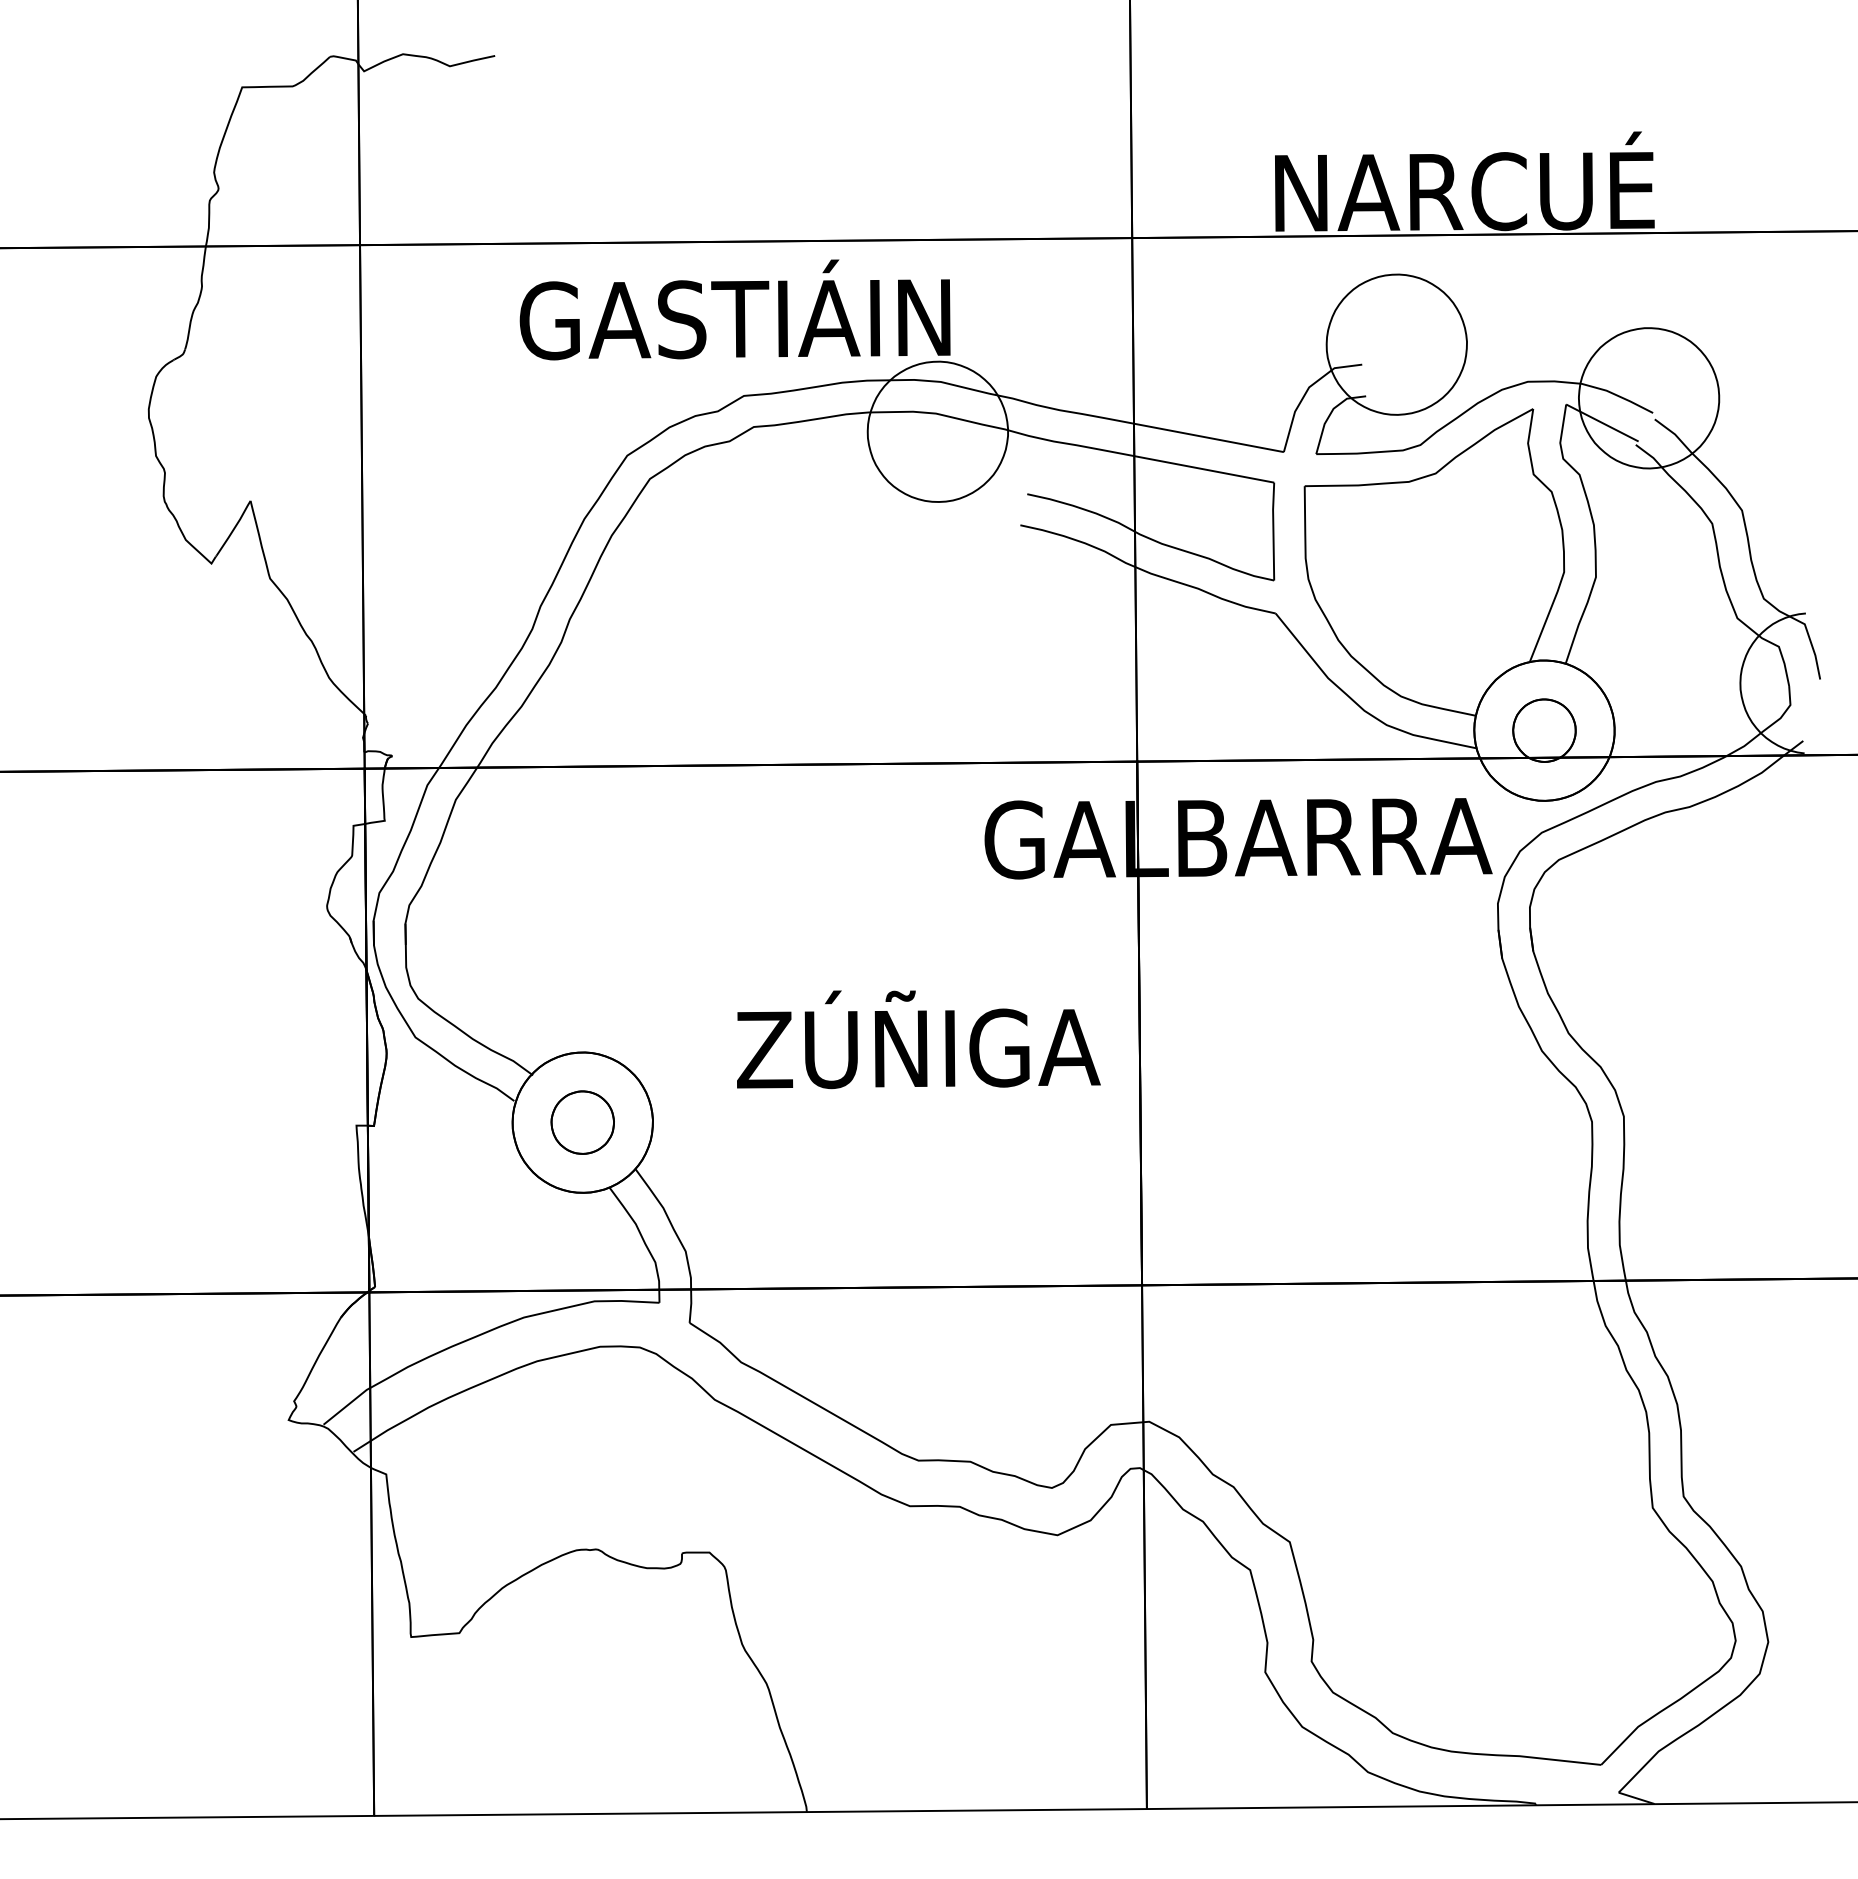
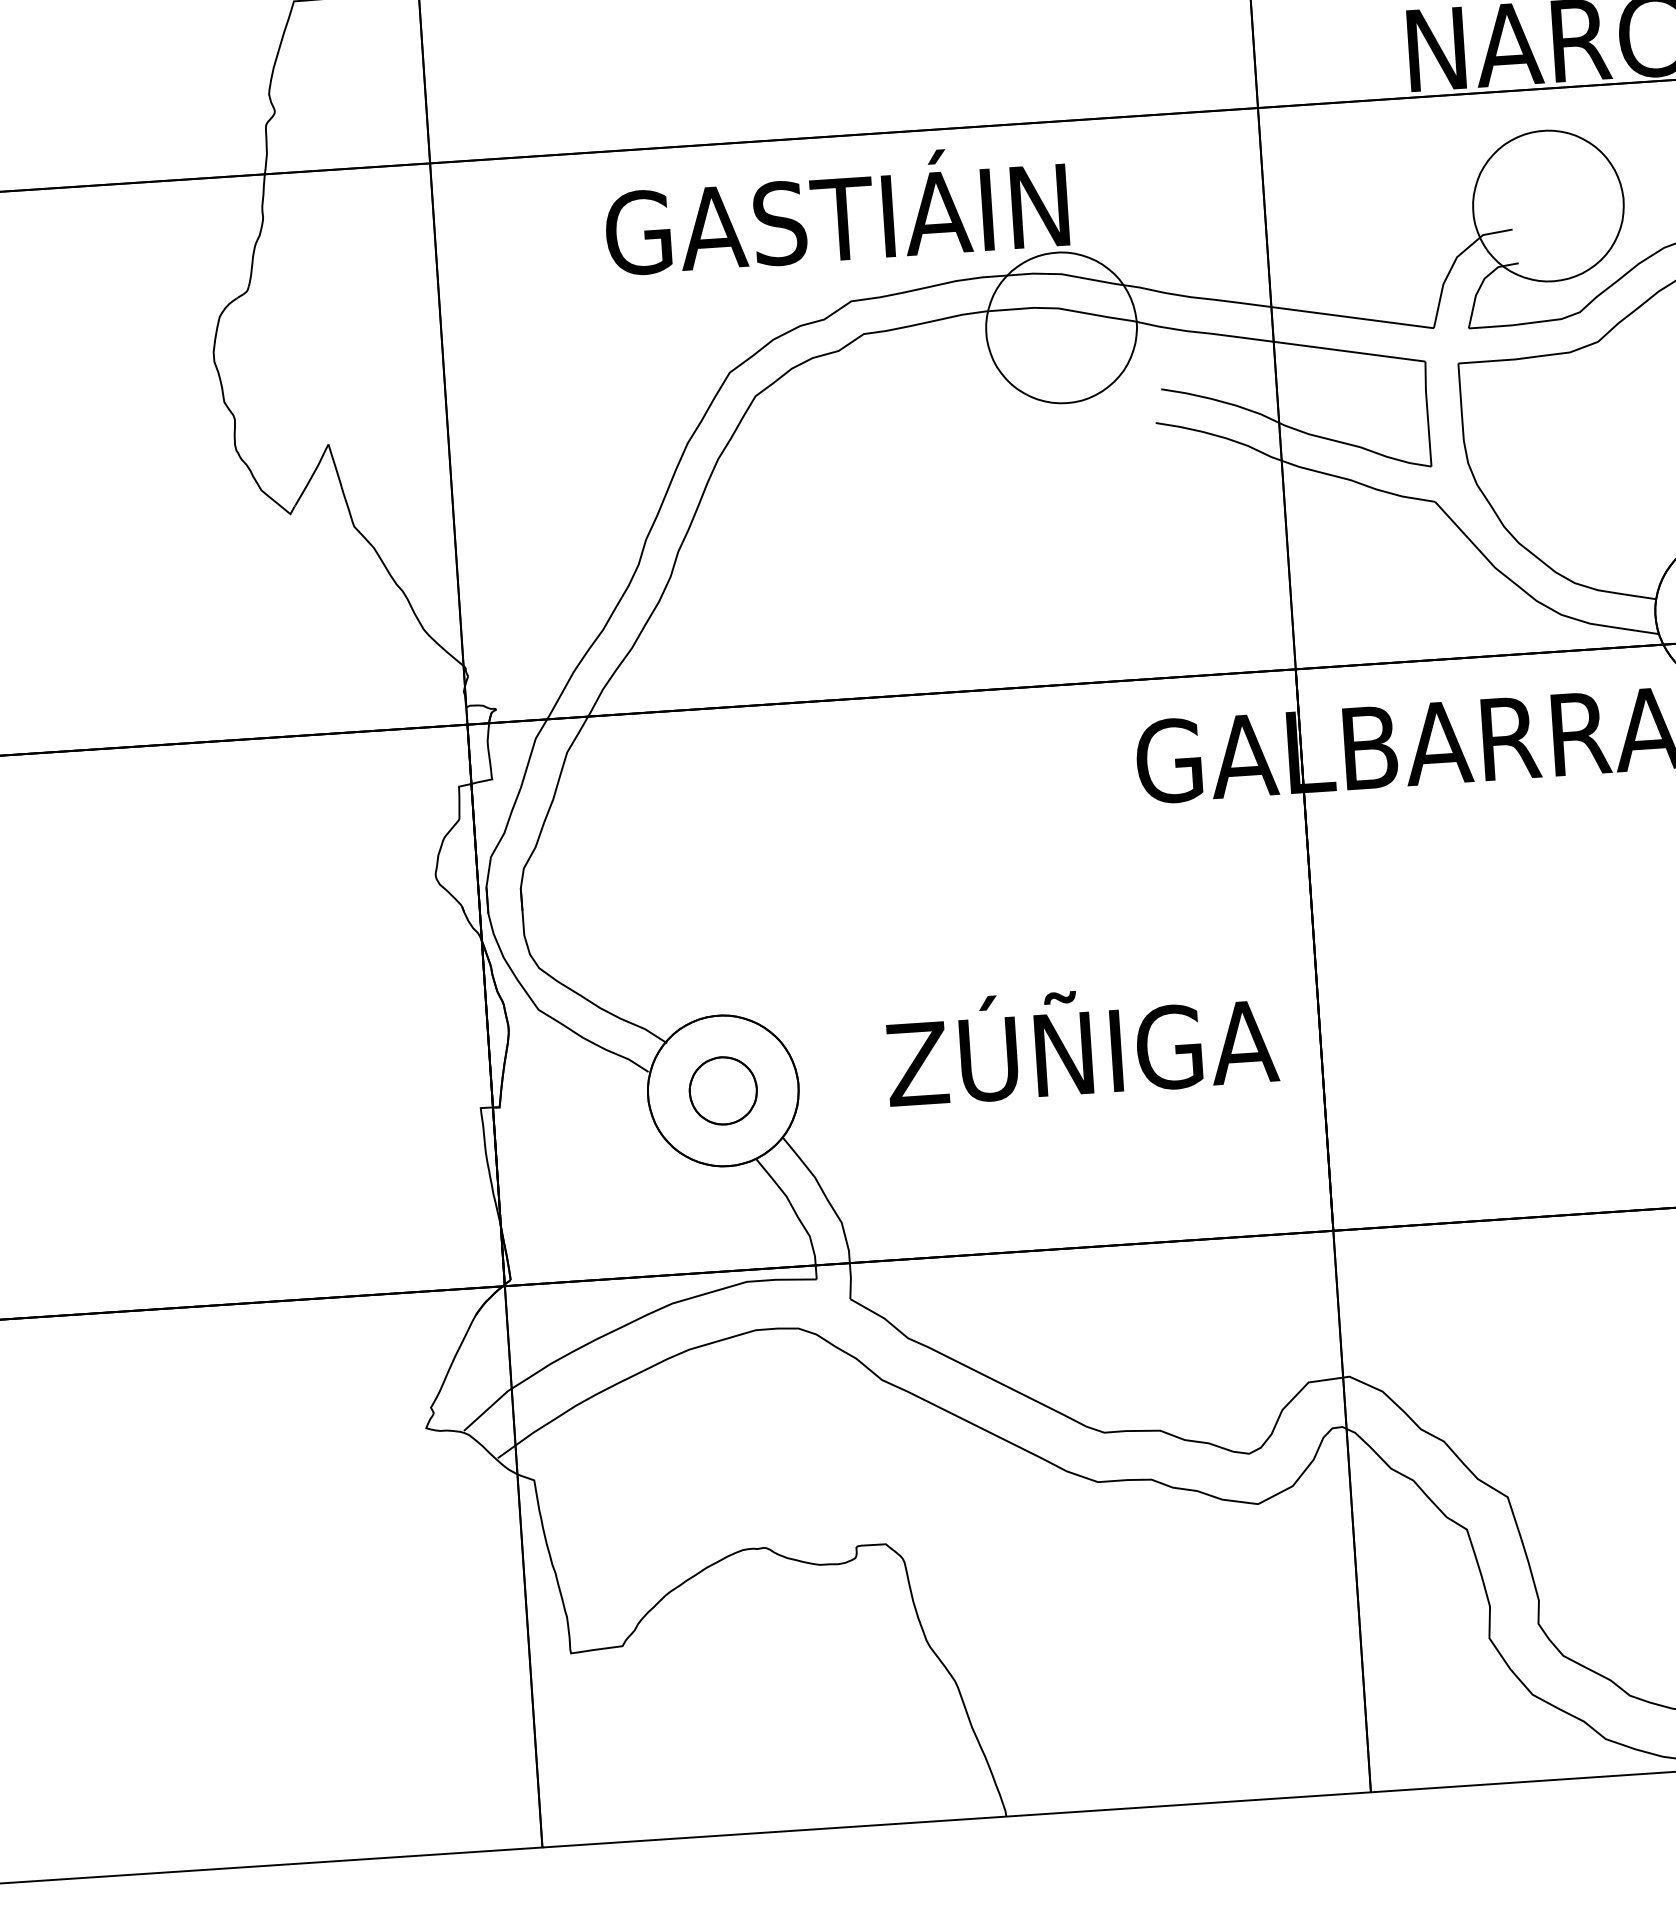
text: (918, 1039) -> (1081, 1043), moved

